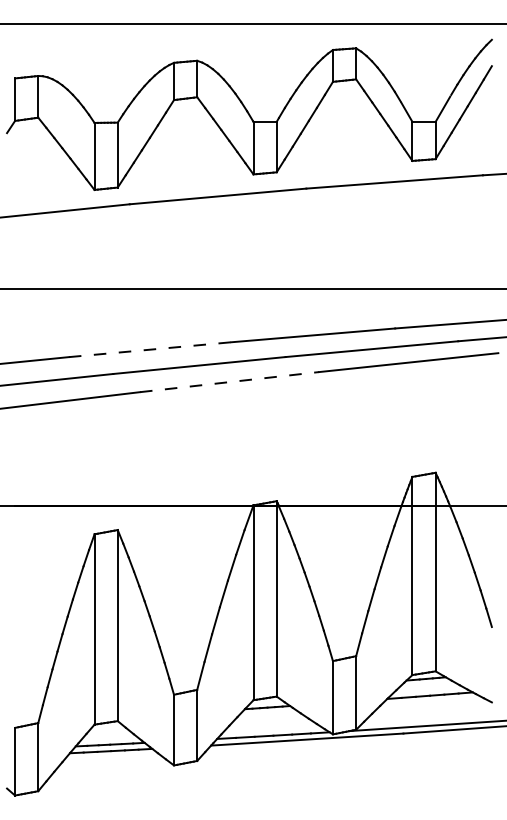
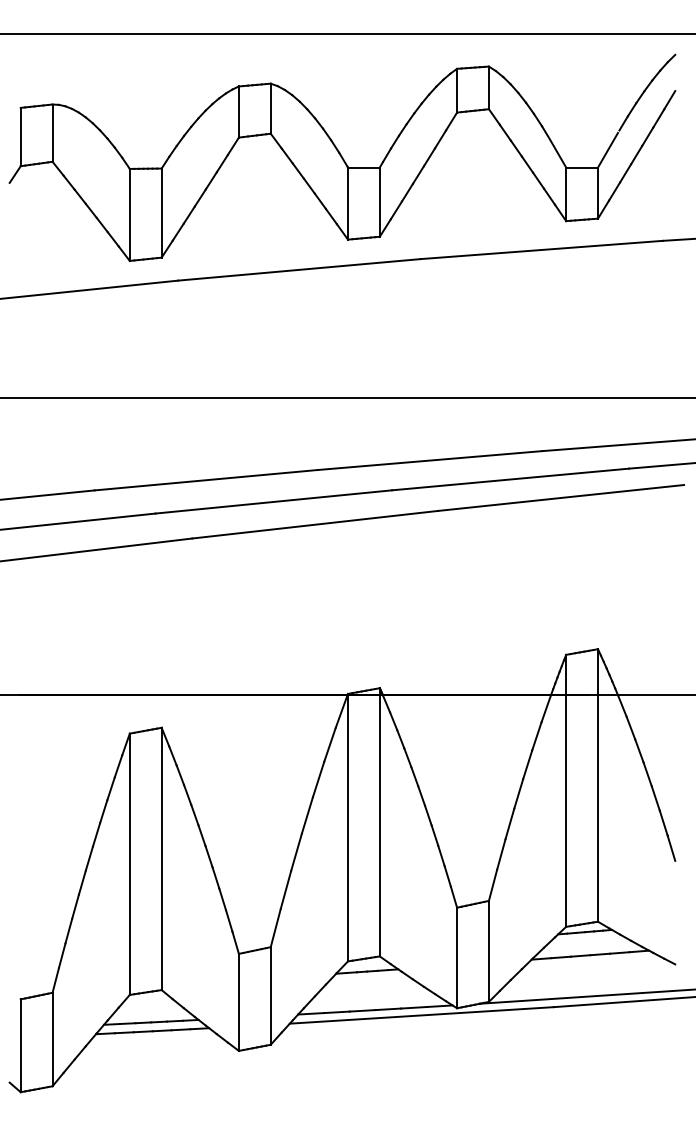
line: (150, 349) -> (206, 480), dashed -> solid
line: (229, 381) -> (315, 524), dashed -> solid

